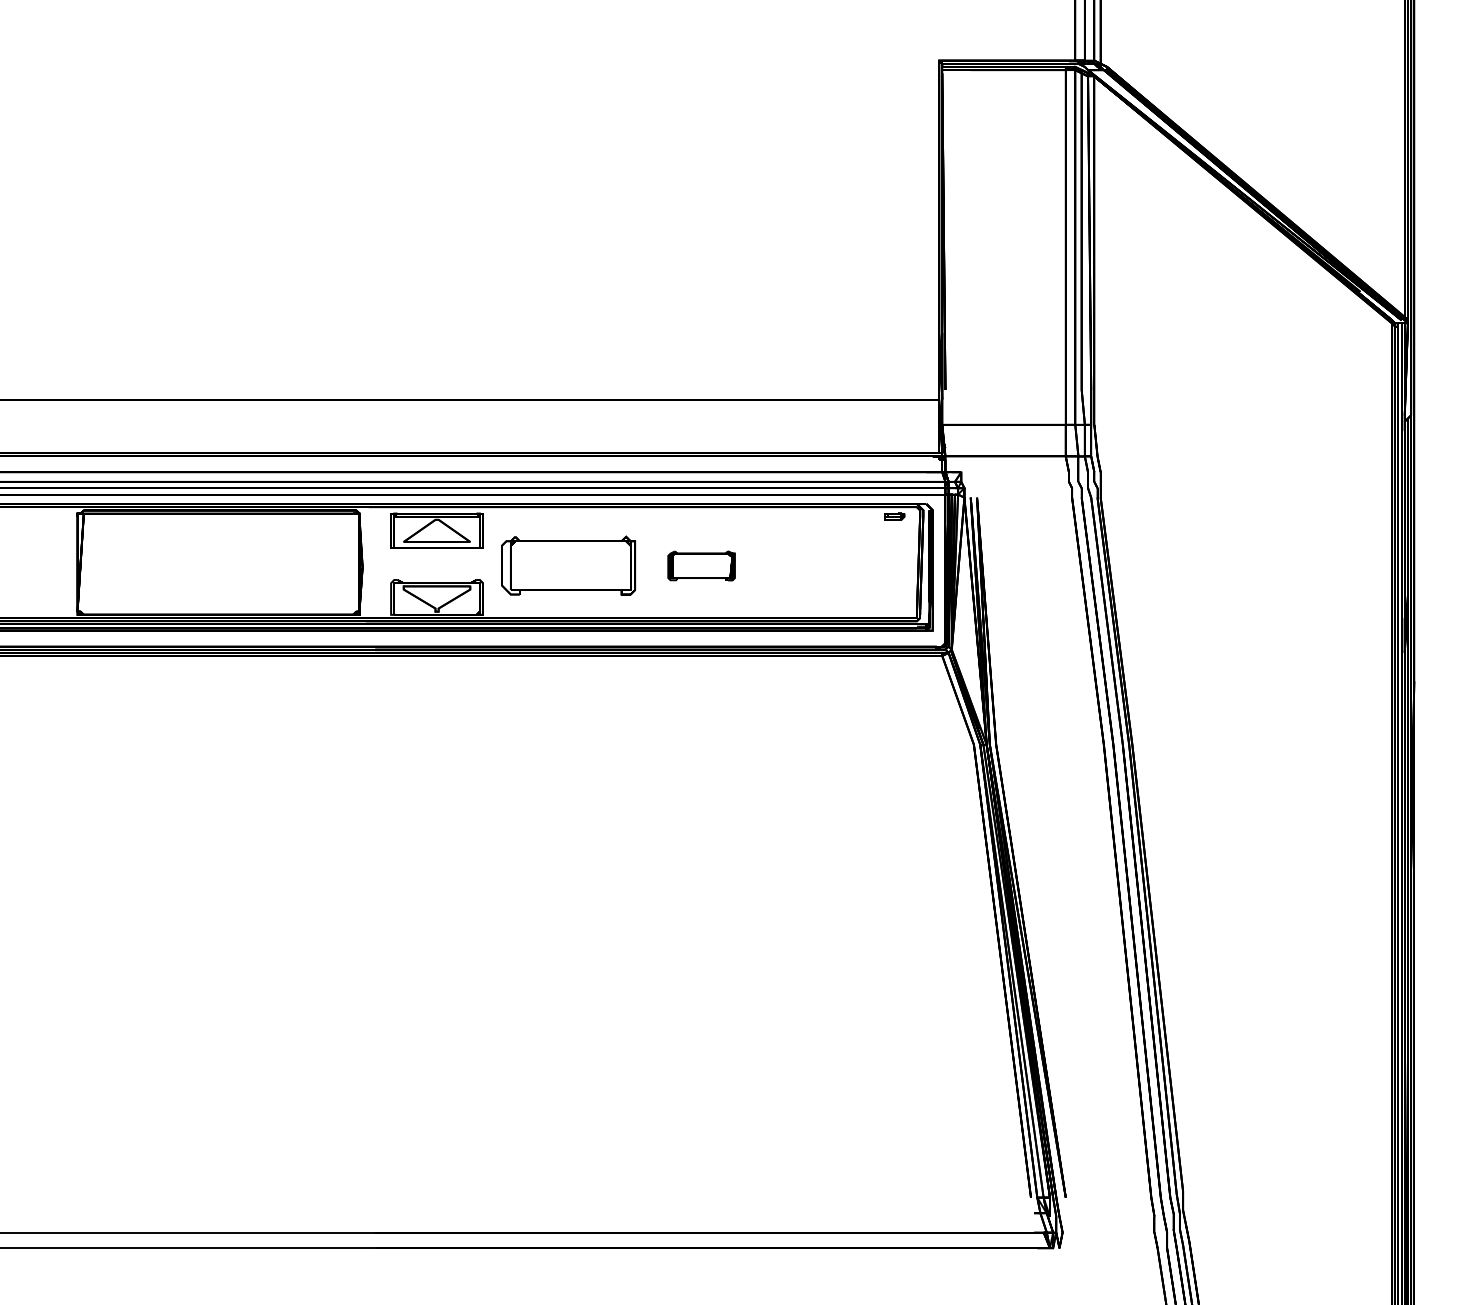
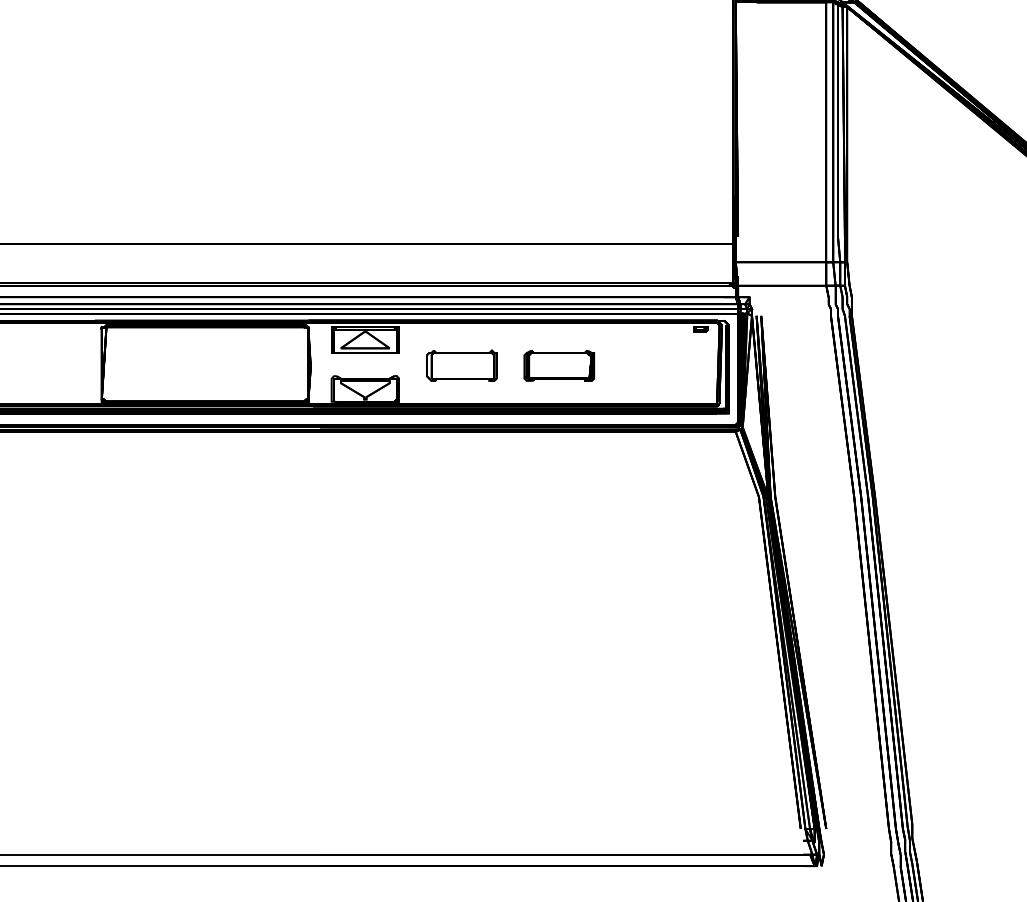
part: (568, 565) -> (461, 365), size x0.71
part: (701, 565) -> (559, 365), size x1.43

